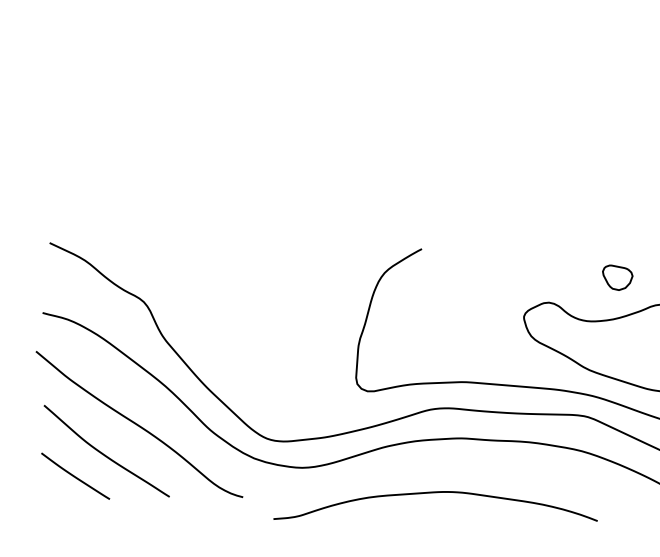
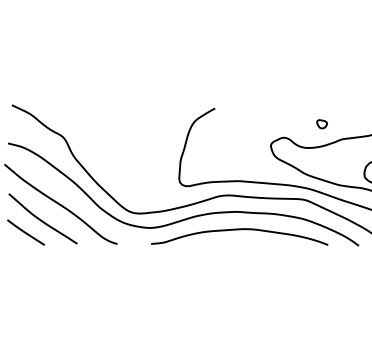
part: (616, 278) -> (321, 124), size x0.62
curve: (435, 494) -> (239, 230), moved

